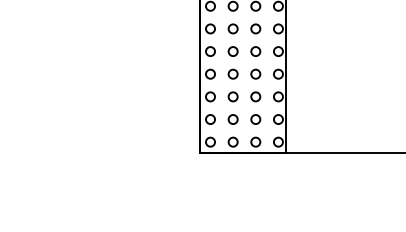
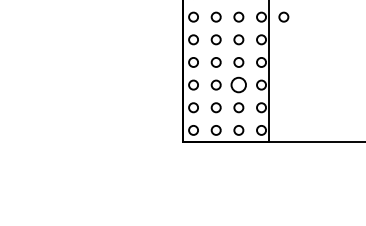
circle: (300, 28) -> (283, 16), added
circle: (255, 96) -> (238, 84), size x1.6

